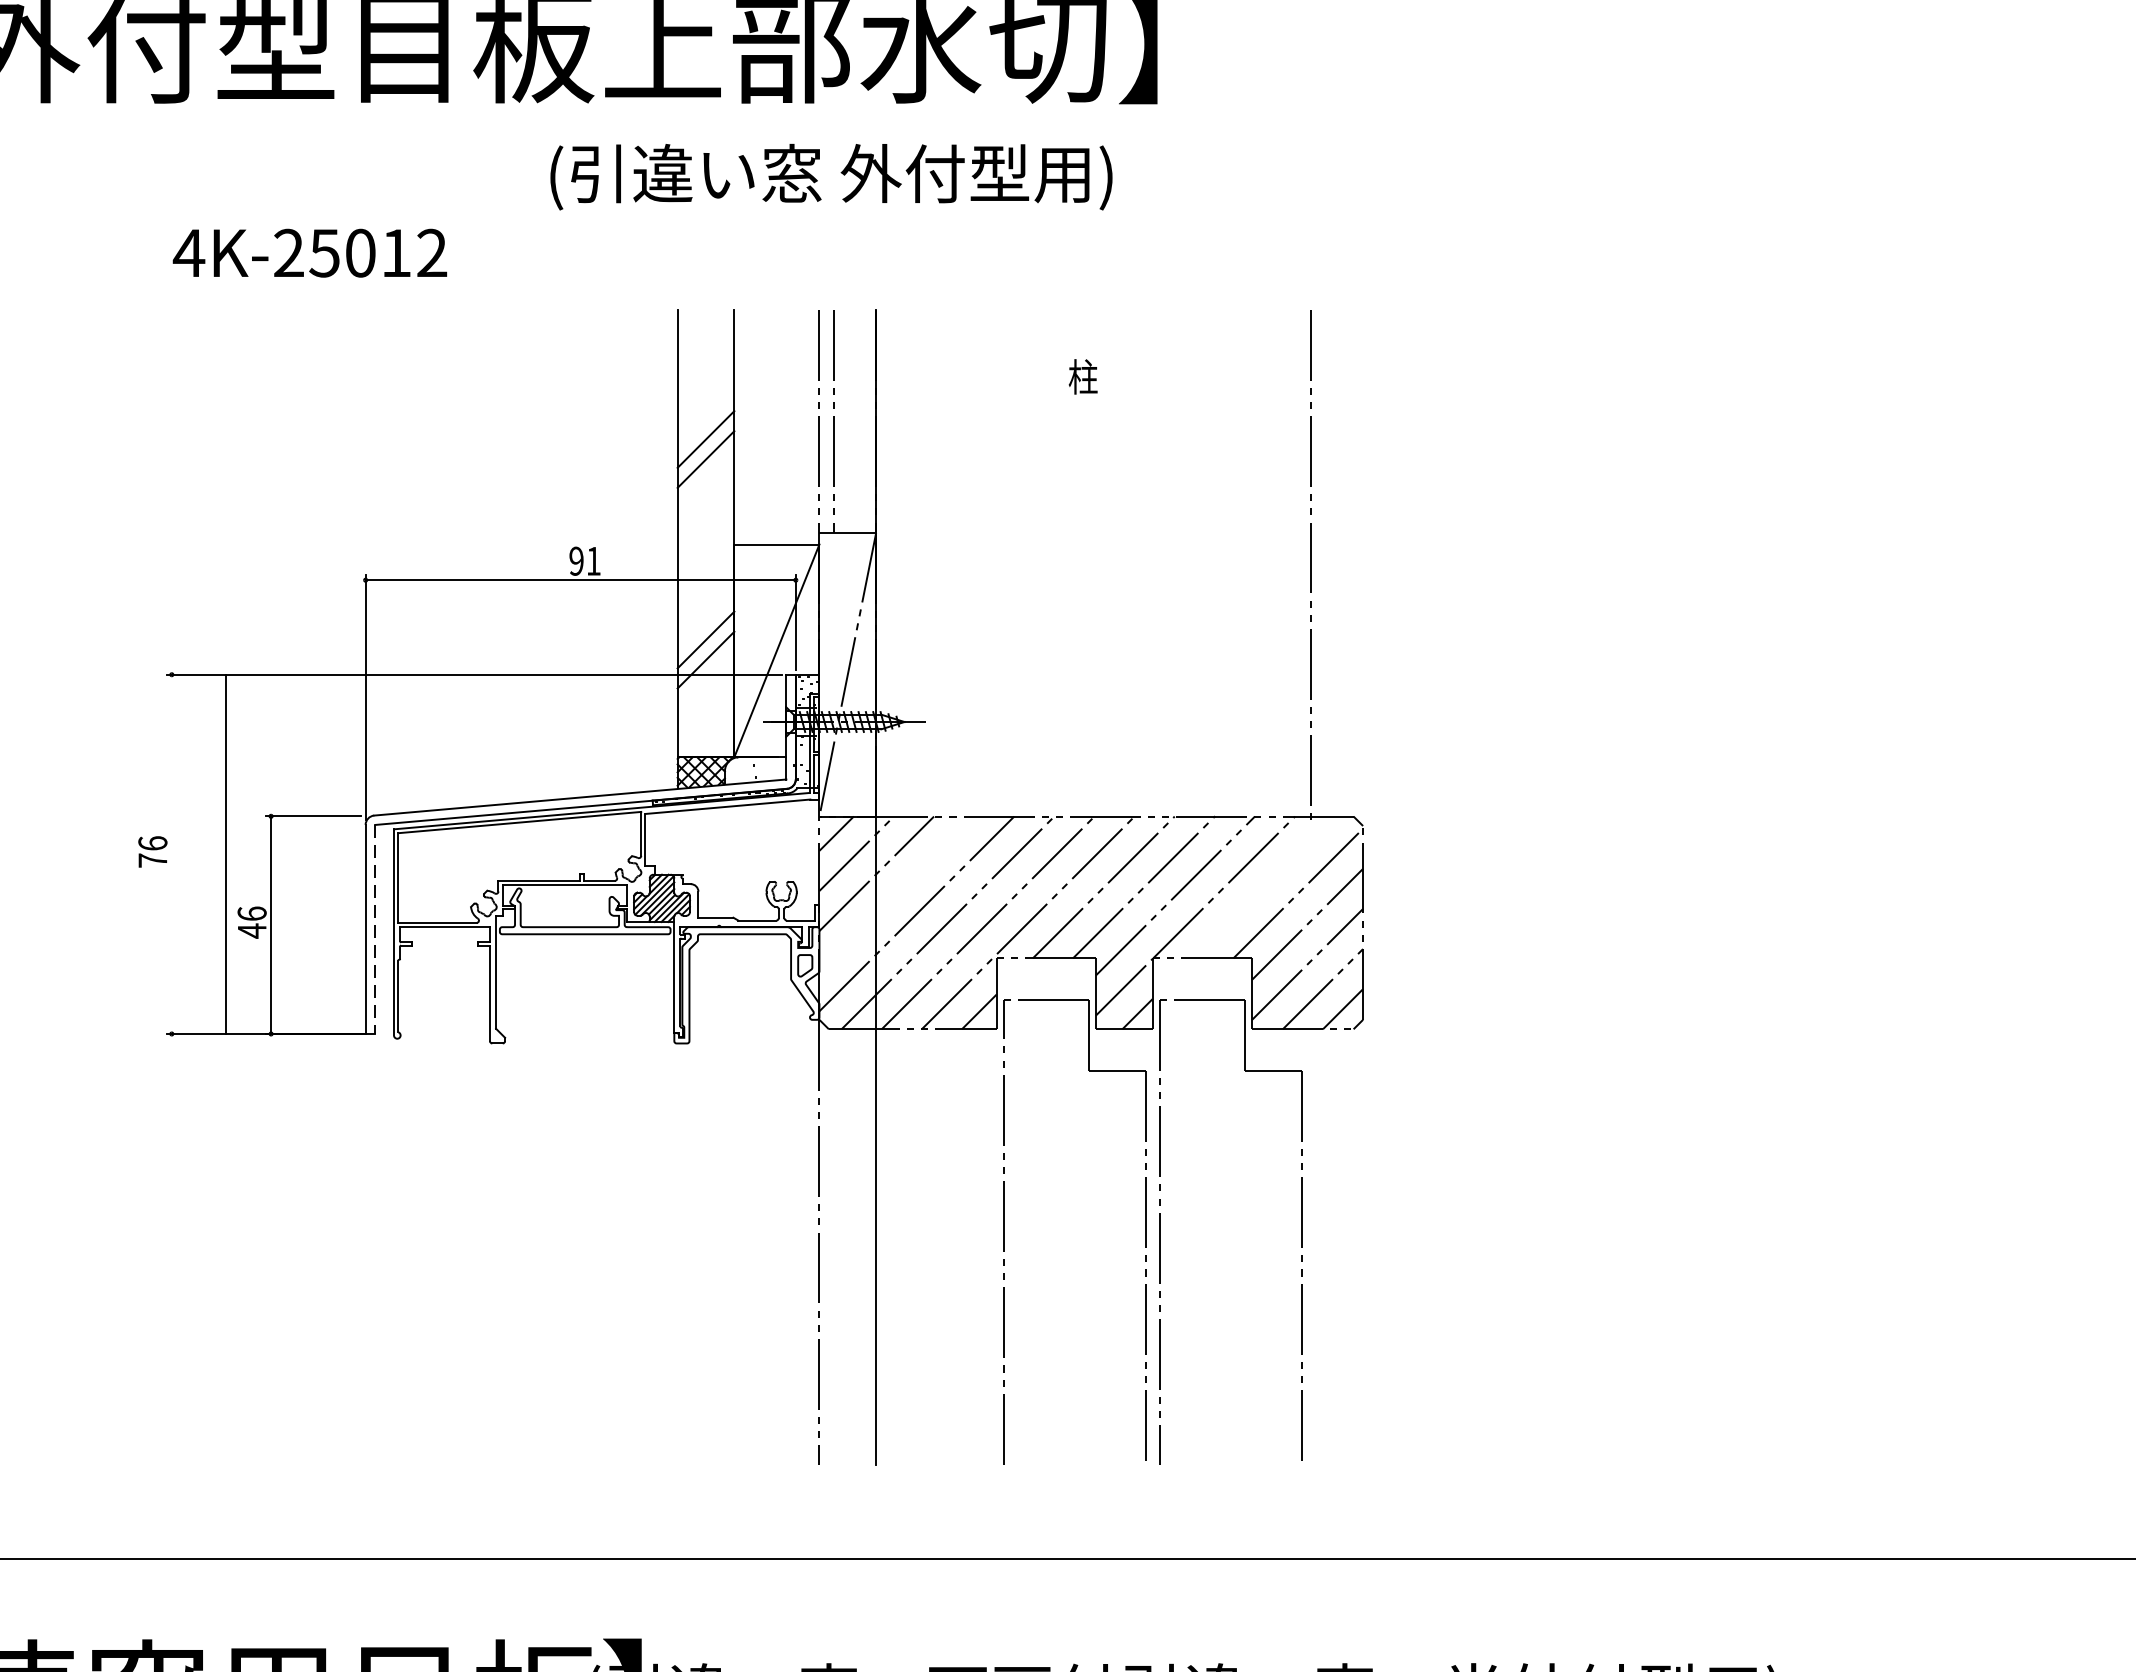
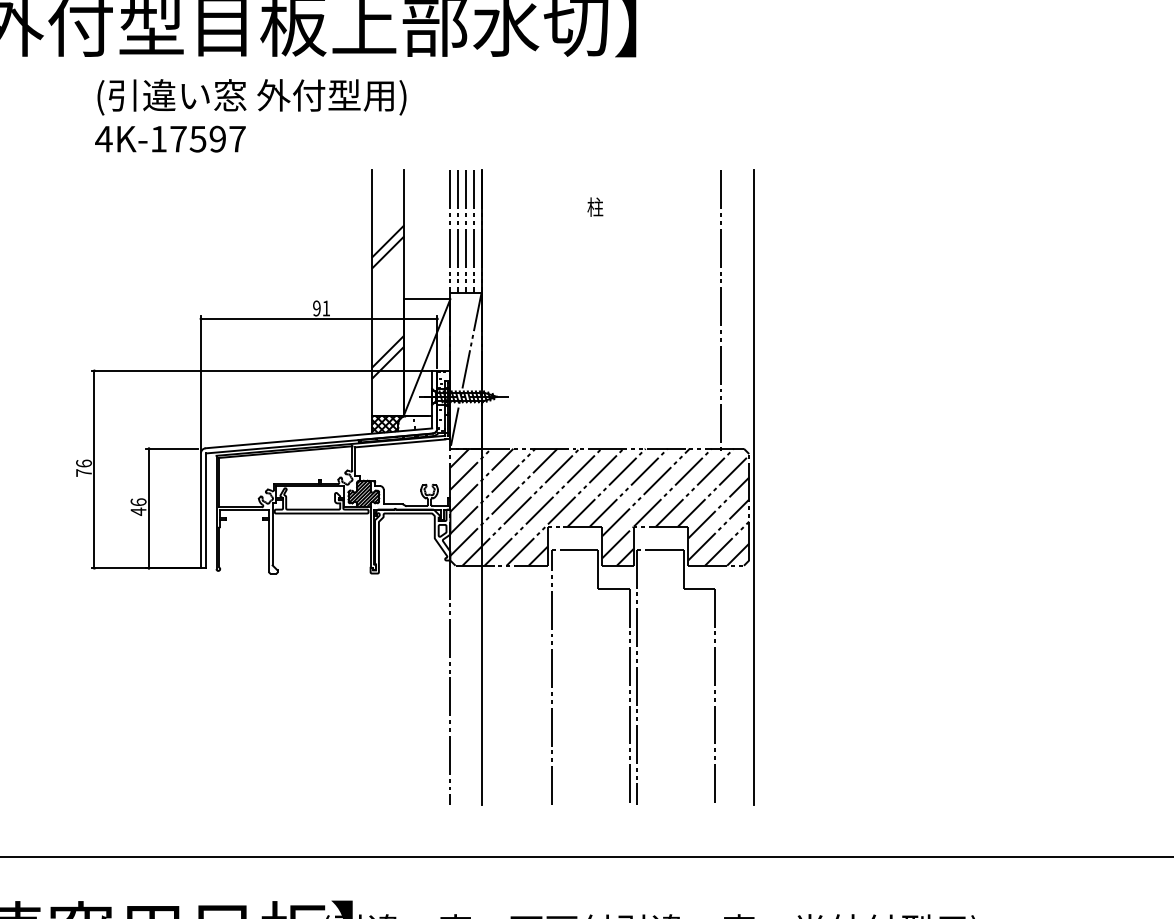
text: (830, 177) -> (251, 97), moved
text: (359, 251) -> (197, 138), 4K-25012 -> 4K-17597
line: (846, 421) -> (465, 231), added
line: (861, 421) -> (473, 231), added
line: (226, 854) -> (94, 469), moved
line: (1263, 886) -> (694, 487), added
line: (1372, 886) -> (754, 487), added
line: (896, 892) -> (492, 490), added
line: (375, 930) -> (206, 511), dashed -> solid

